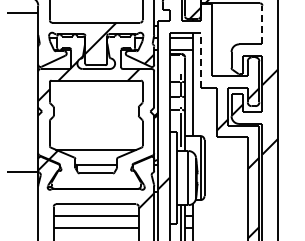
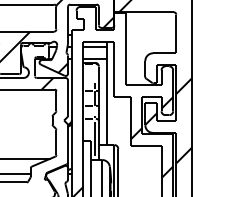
line: (262, 24) -> (176, 33), dashed -> solid
line: (200, 59) -> (114, 68), dashed -> solid

